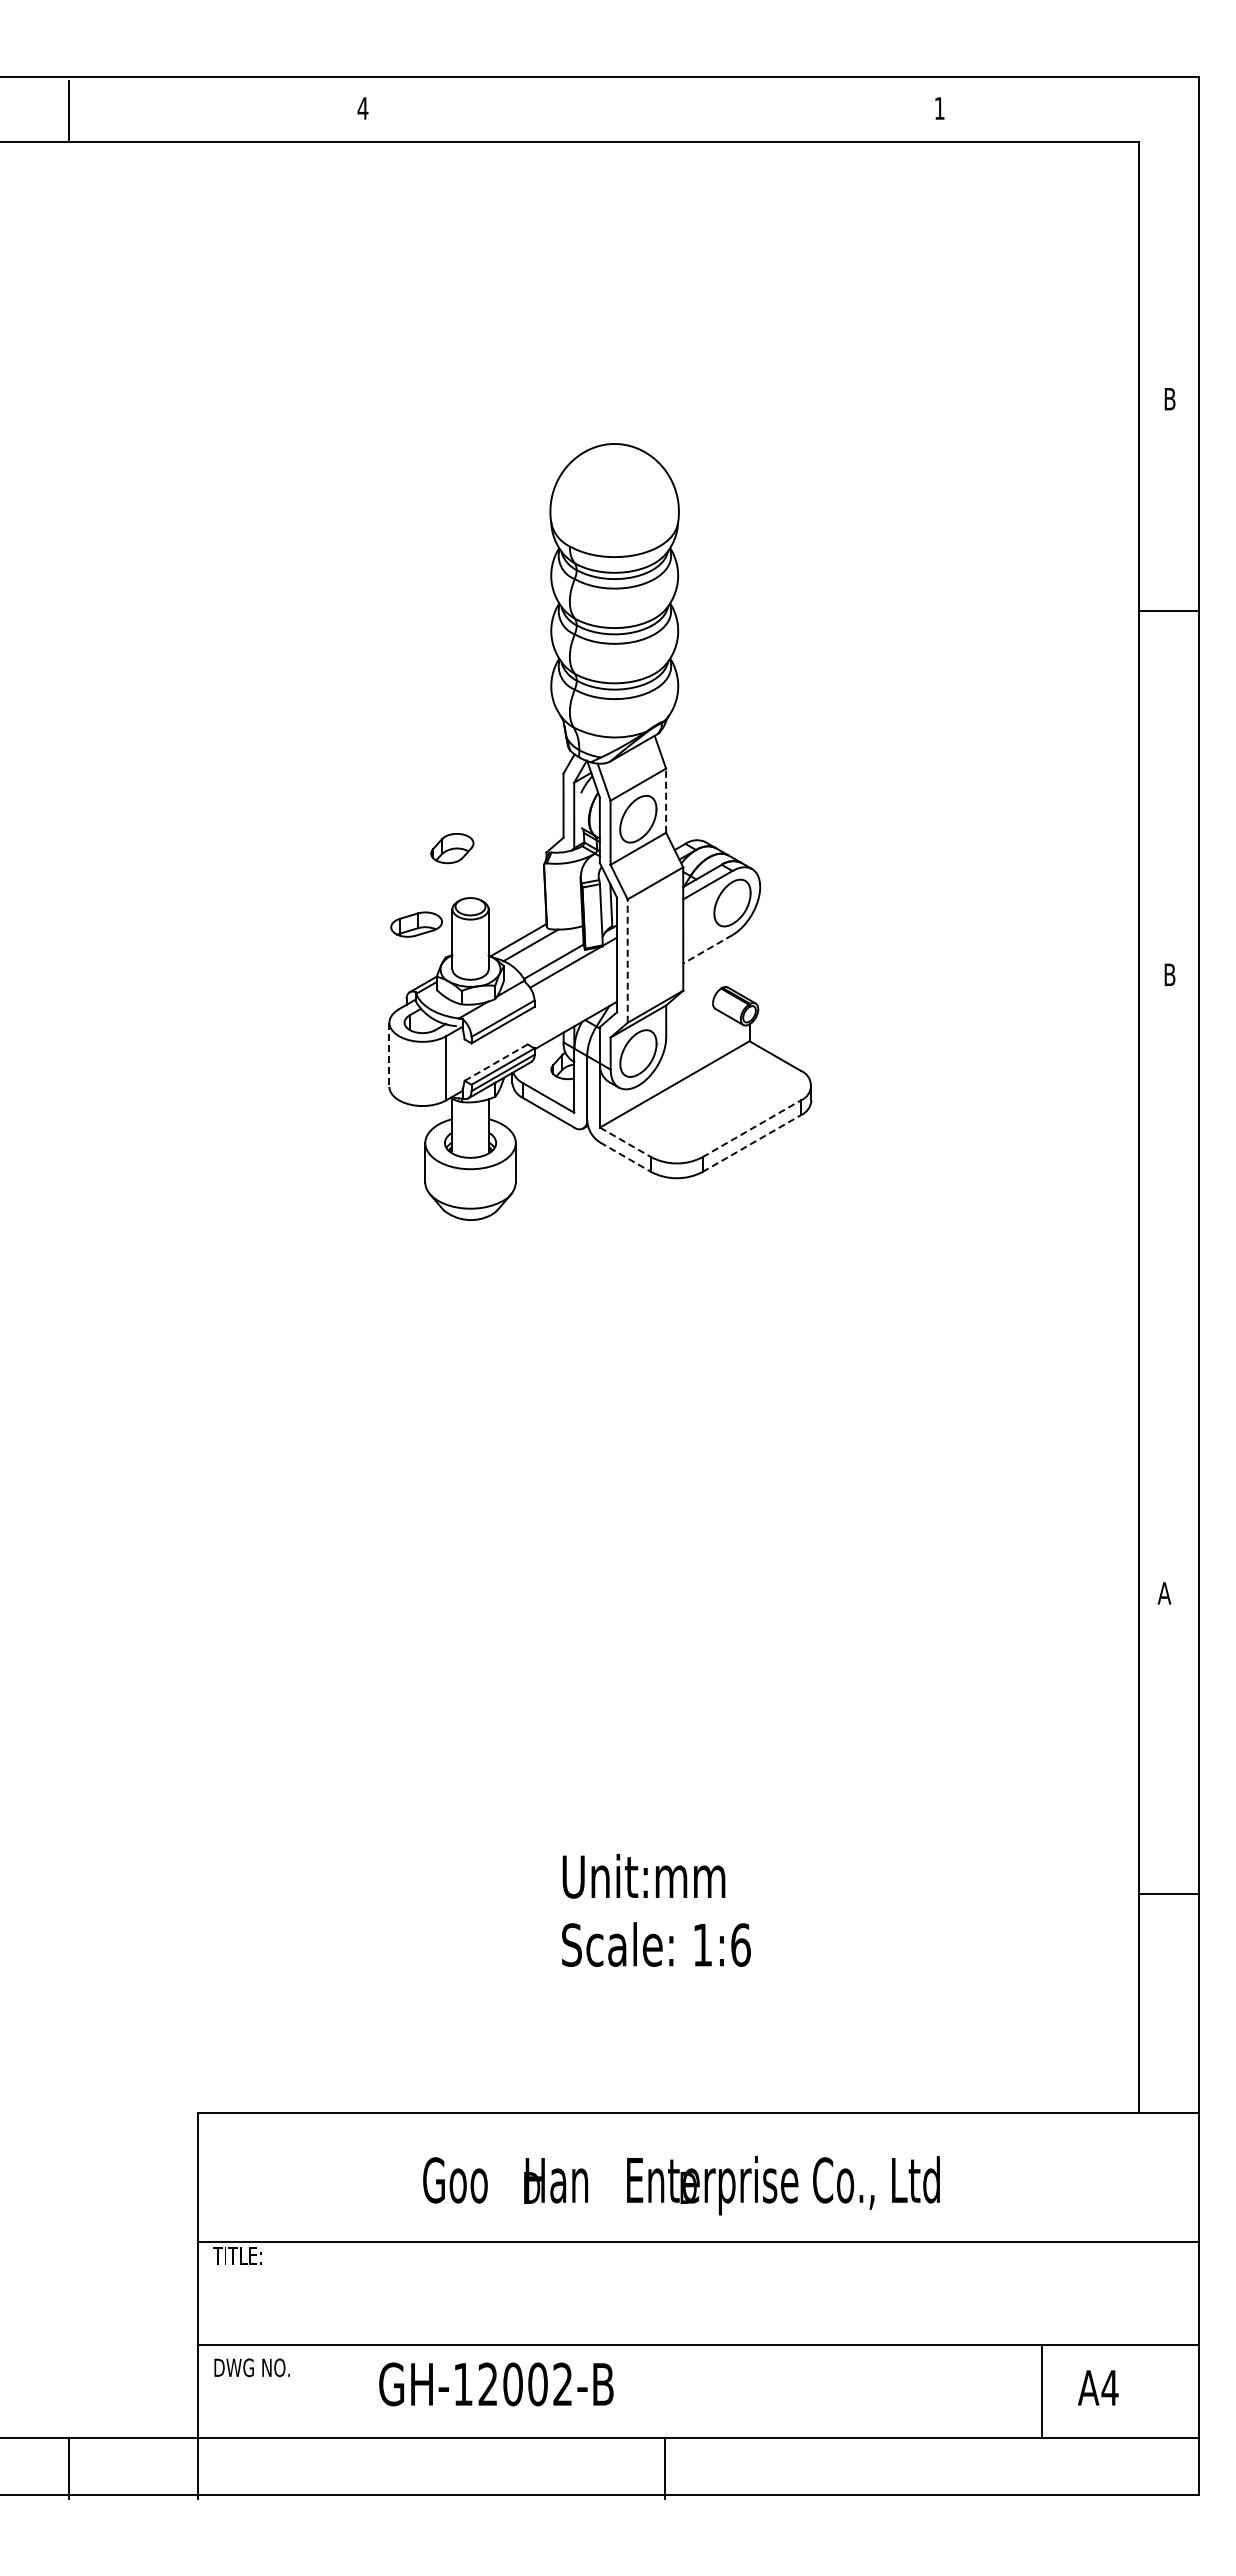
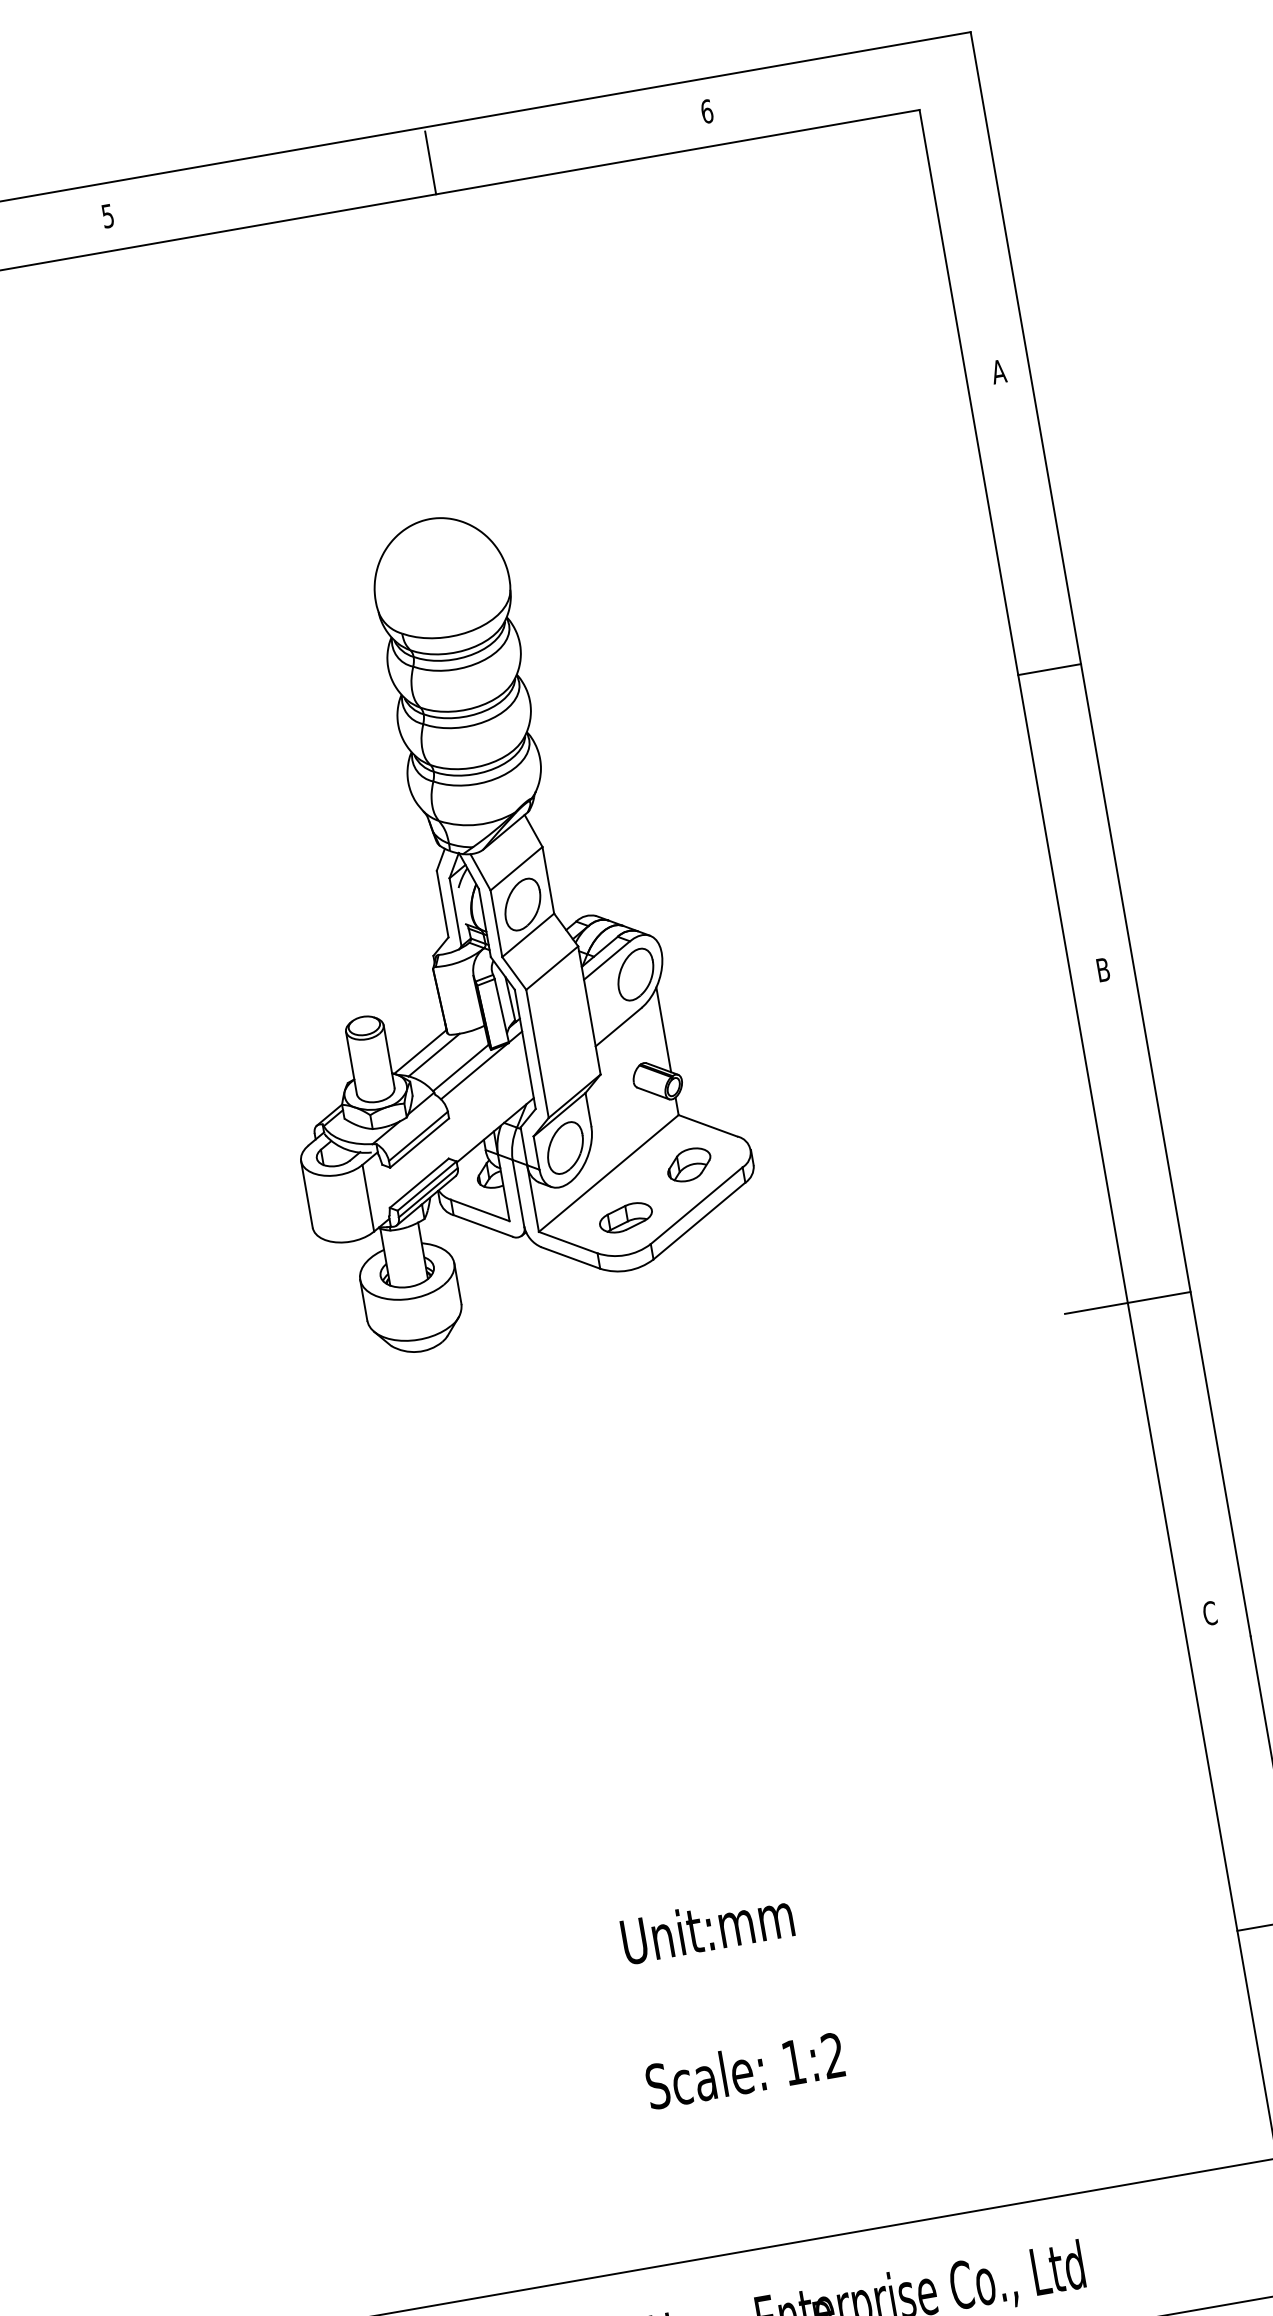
text: (362, 108) -> (107, 216), 4 -> 5
text: (939, 108) -> (706, 111), 1 -> 6
line: (673, 111) -> (431, 162), added
text: (1169, 399) -> (998, 372), B -> A
line: (1168, 610) -> (1049, 669), moved
line: (666, 800) -> (548, 880), dashed -> solid
part: (452, 848) -> (689, 1164), moved
part: (416, 924) -> (625, 1217), moved
line: (707, 949) -> (618, 1027), dashed -> solid
line: (749, 959) -> (663, 1030), added
line: (627, 961) -> (537, 1054), dashed -> solid
line: (389, 1055) -> (307, 1195), dashed -> solid
line: (496, 1062) -> (419, 1183), dashed -> solid
line: (751, 1128) -> (696, 1205), dashed -> solid
line: (625, 1142) -> (568, 1242), dashed -> solid
line: (751, 1143) -> (699, 1220), dashed -> solid
line: (625, 1157) -> (570, 1258), dashed -> solid
line: (1138, 1289) -> (1127, 1302), added
text: (1164, 1592) -> (1209, 1612), A -> C
text: (643, 1875) -> (706, 1927), moved
text: (740, 1944) -> (833, 2055), 1:6 -> 1:2

